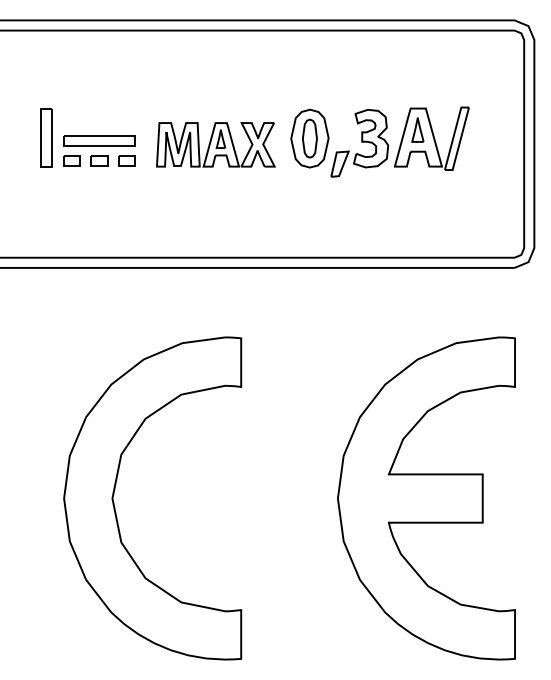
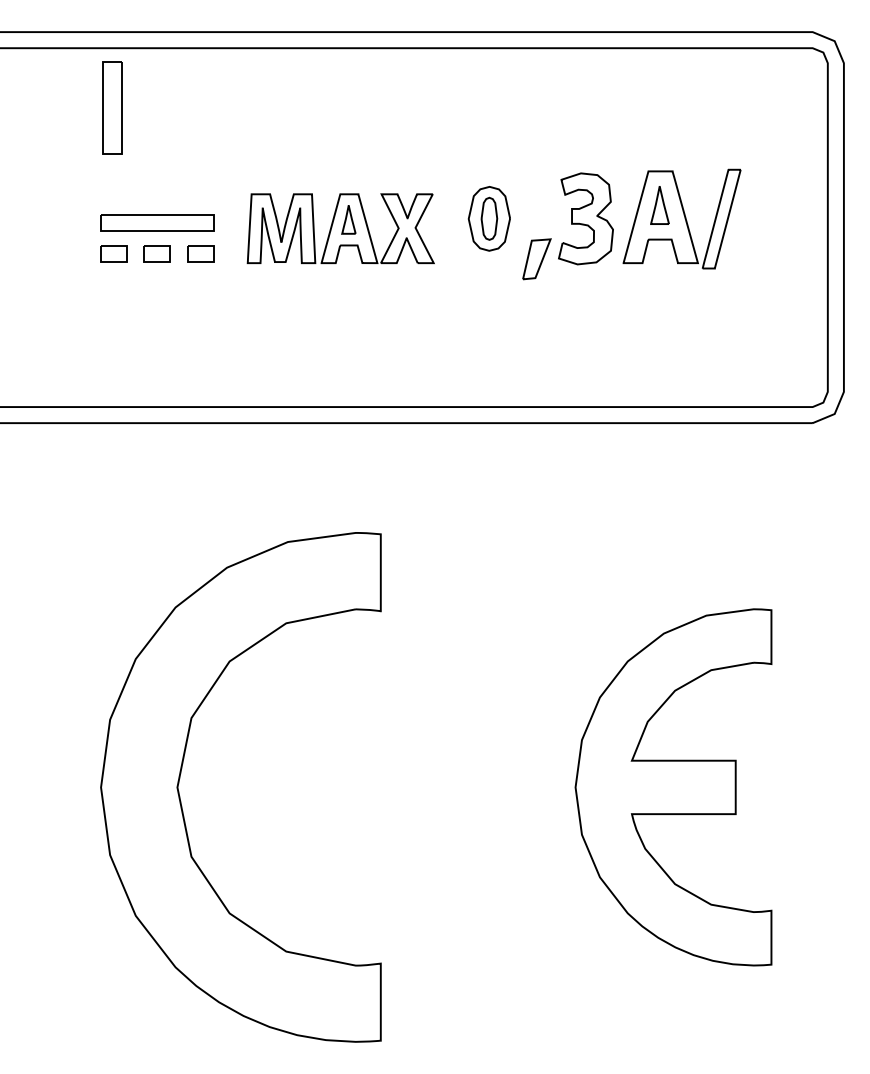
part: (46, 137) -> (112, 108), moved
part: (309, 138) -> (488, 218), size x0.7
part: (426, 498) -> (673, 787), size x0.7

